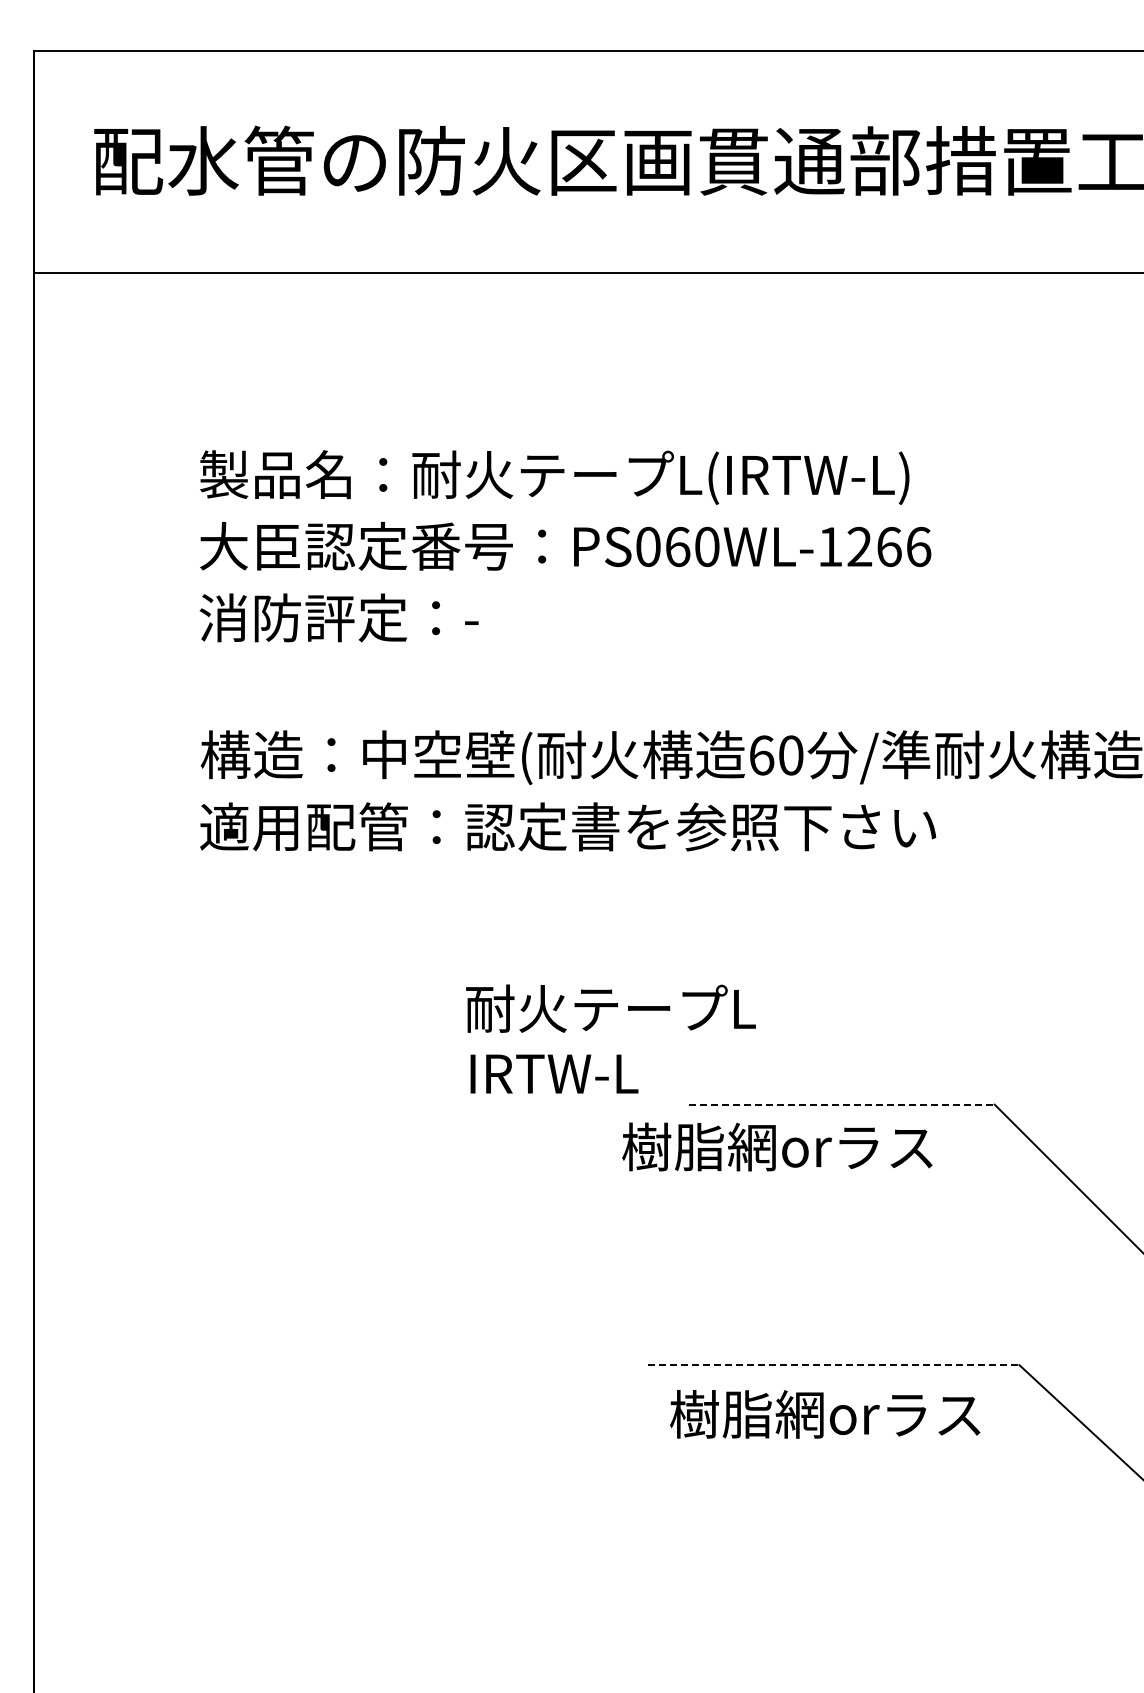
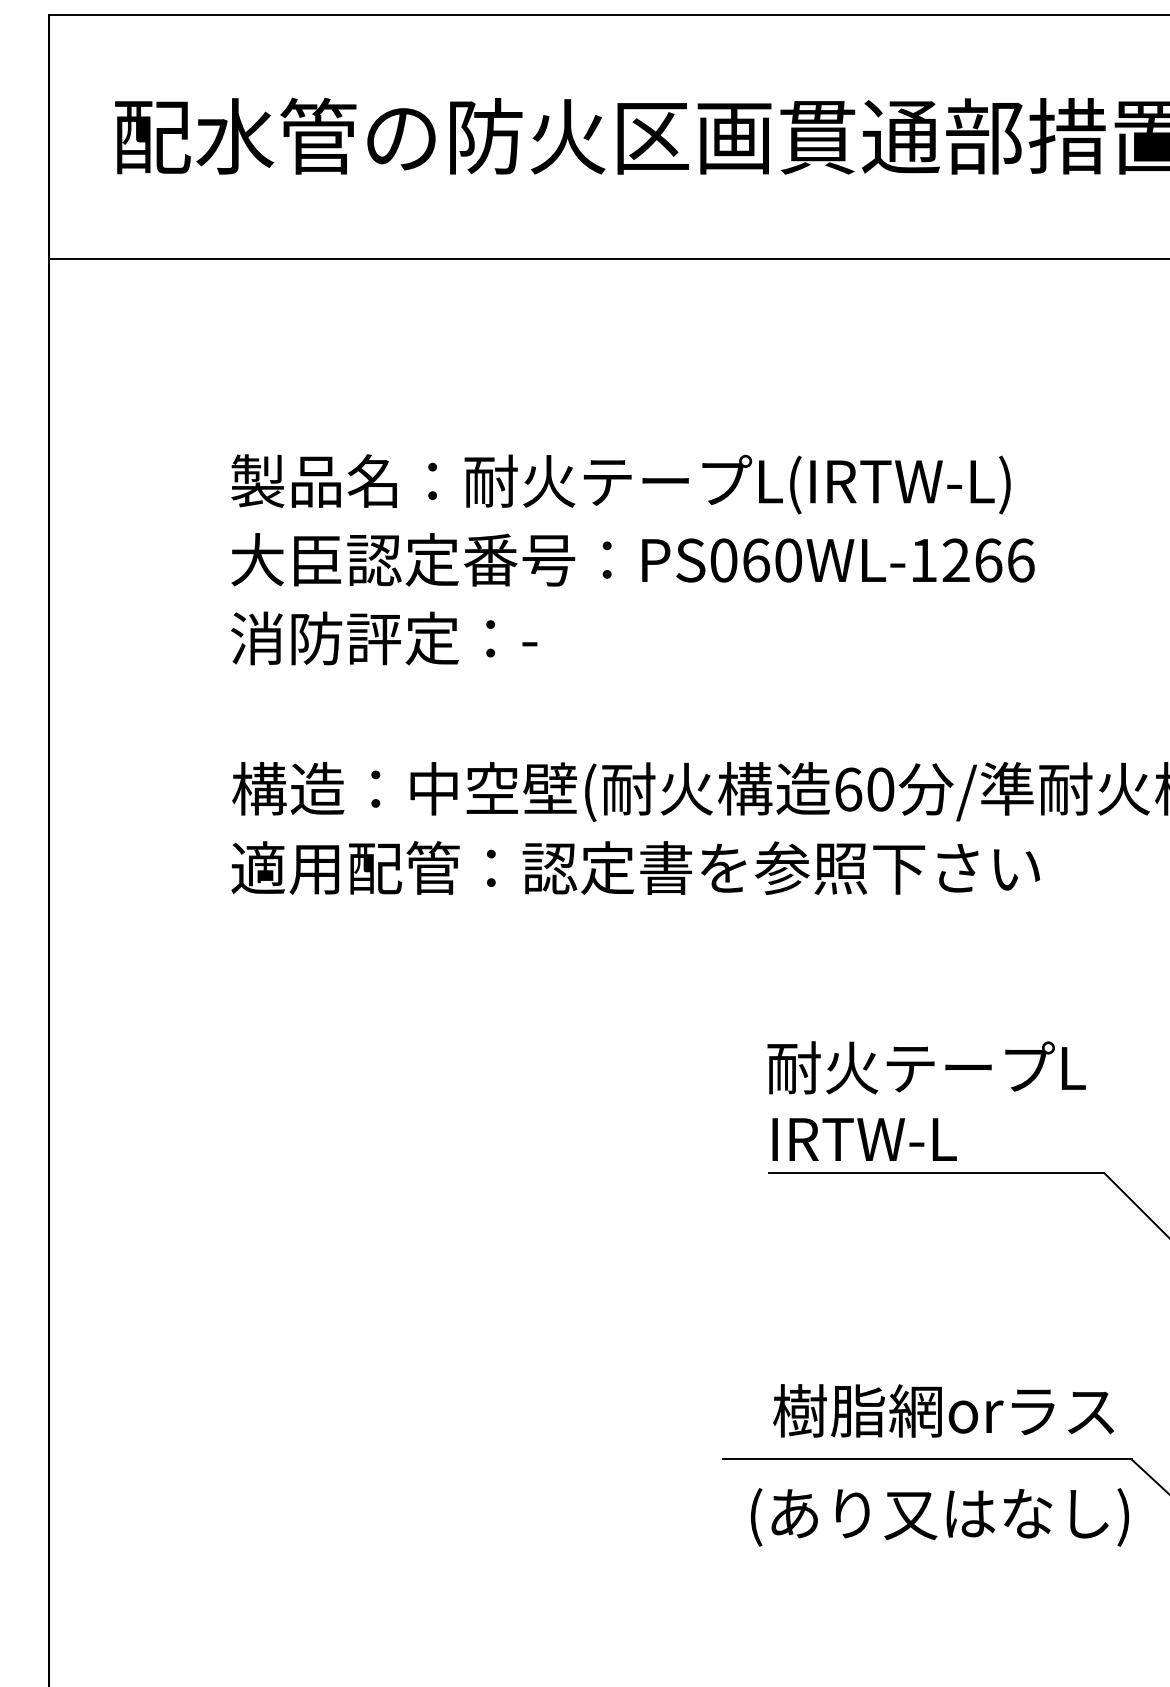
text: (610, 1038) -> (926, 1100), moved
line: (841, 1104) -> (936, 1173), dashed -> solid
text: (777, 1146) -> (943, 1410), moved
line: (833, 1365) -> (927, 1459), dashed -> solid
text: (843, 1417) -> (938, 1516), 樹脂網orラス -> (あり又はなし)

